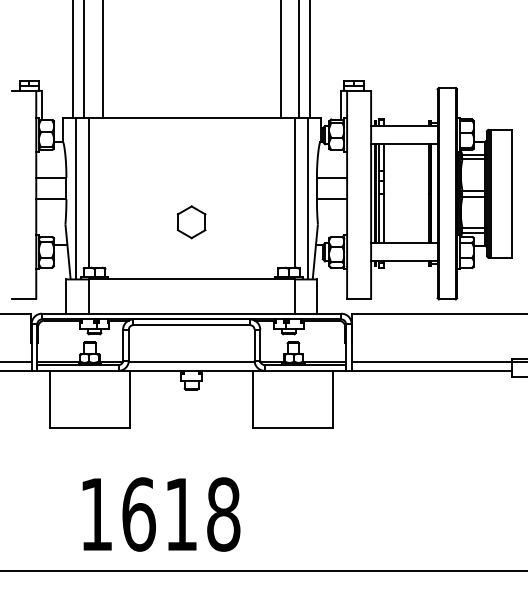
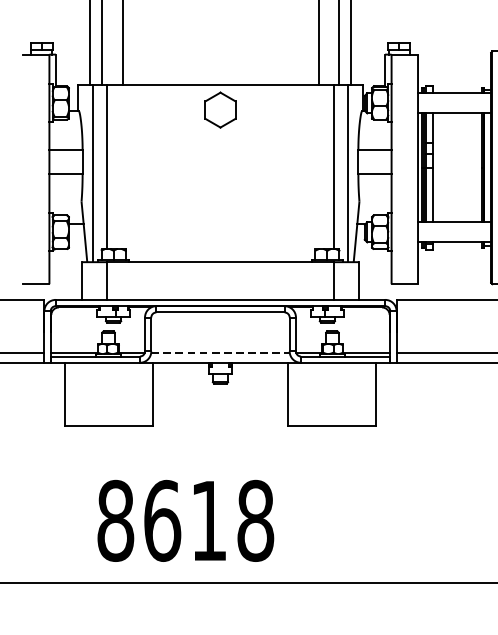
part: (191, 222) -> (220, 110), moved
line: (191, 361) -> (220, 352), solid -> dashed
text: (96, 514) -> (115, 520), 1618 -> 8618

